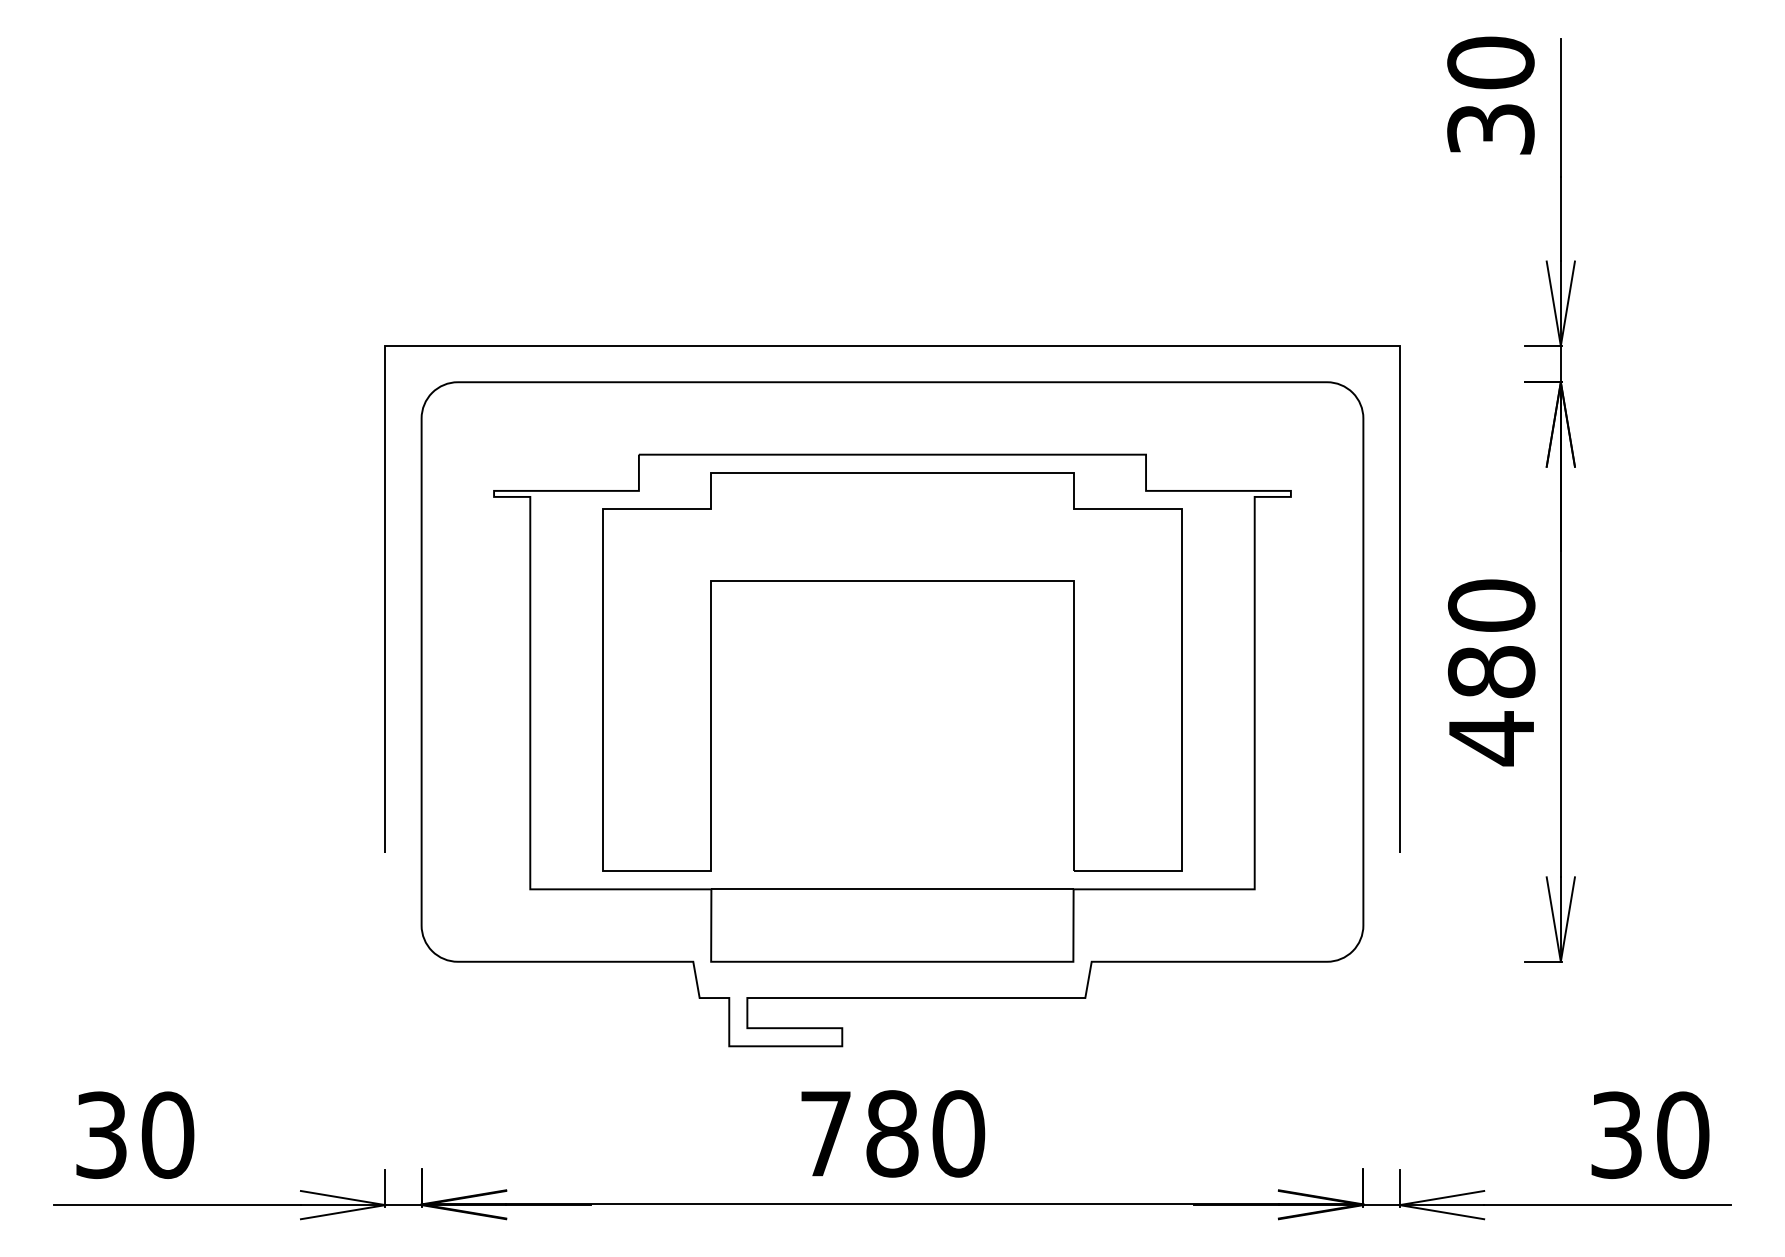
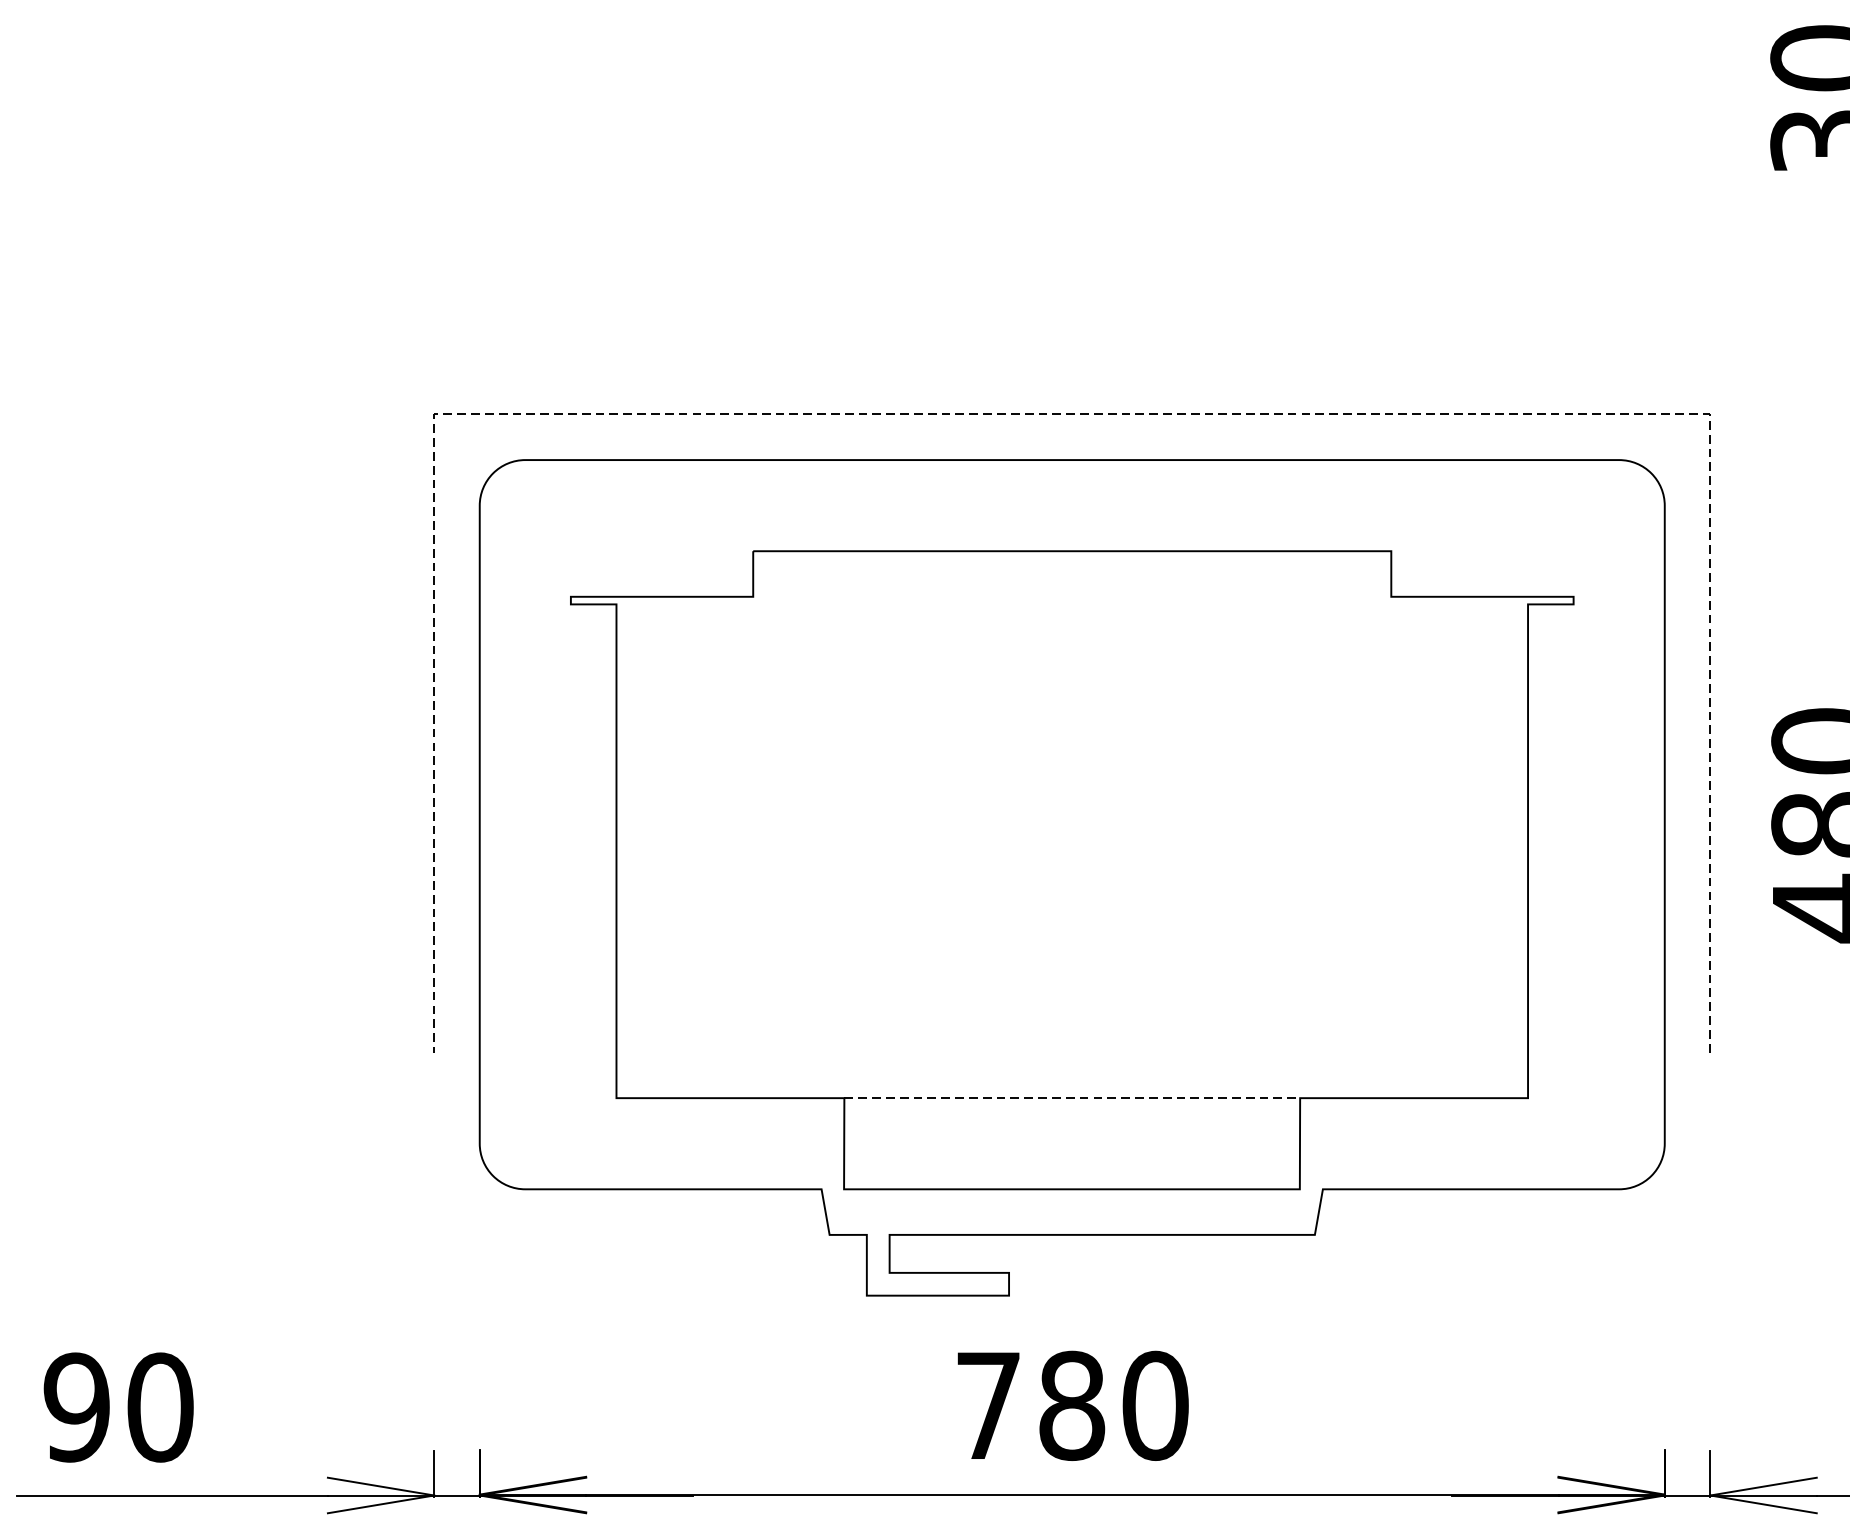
line: (892, 346) -> (1072, 415), solid -> dashed
part: (892, 581) -> (1072, 710), removed
line: (892, 889) -> (1072, 1098), solid -> dashed
text: (101, 1134) -> (76, 1406), 30 -> 90

